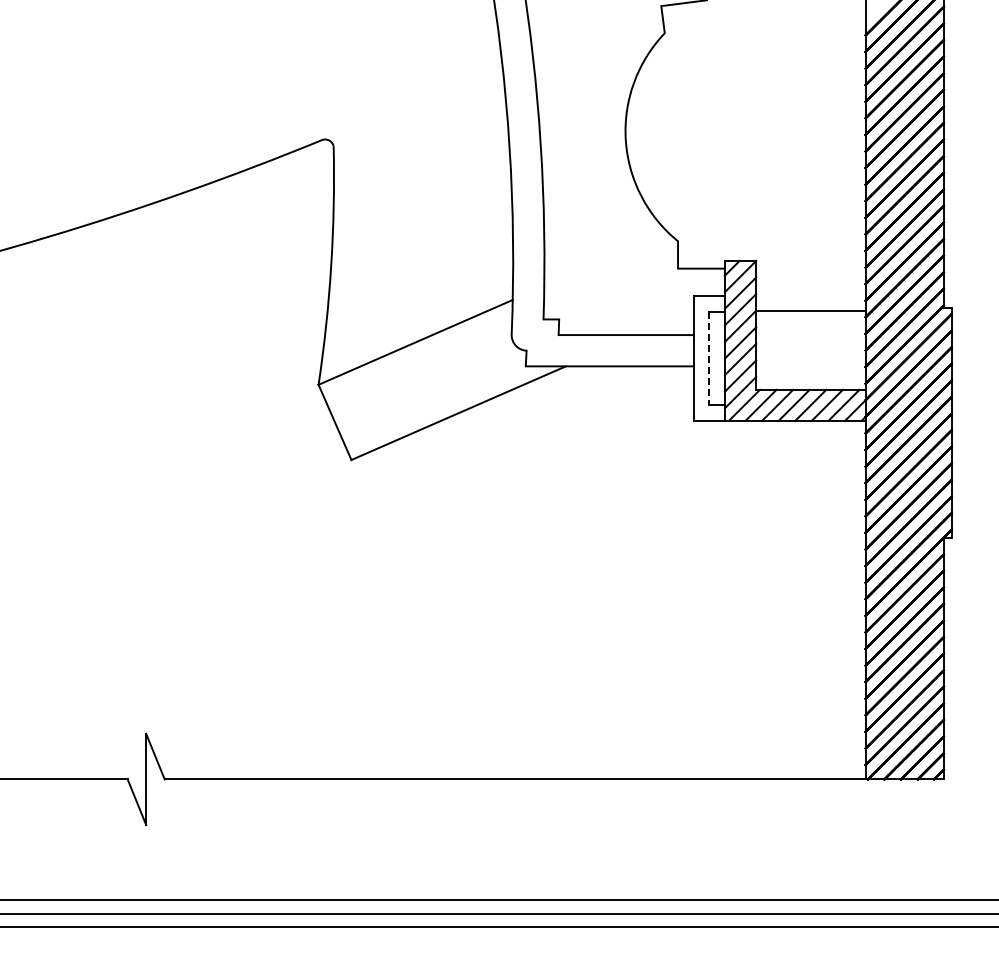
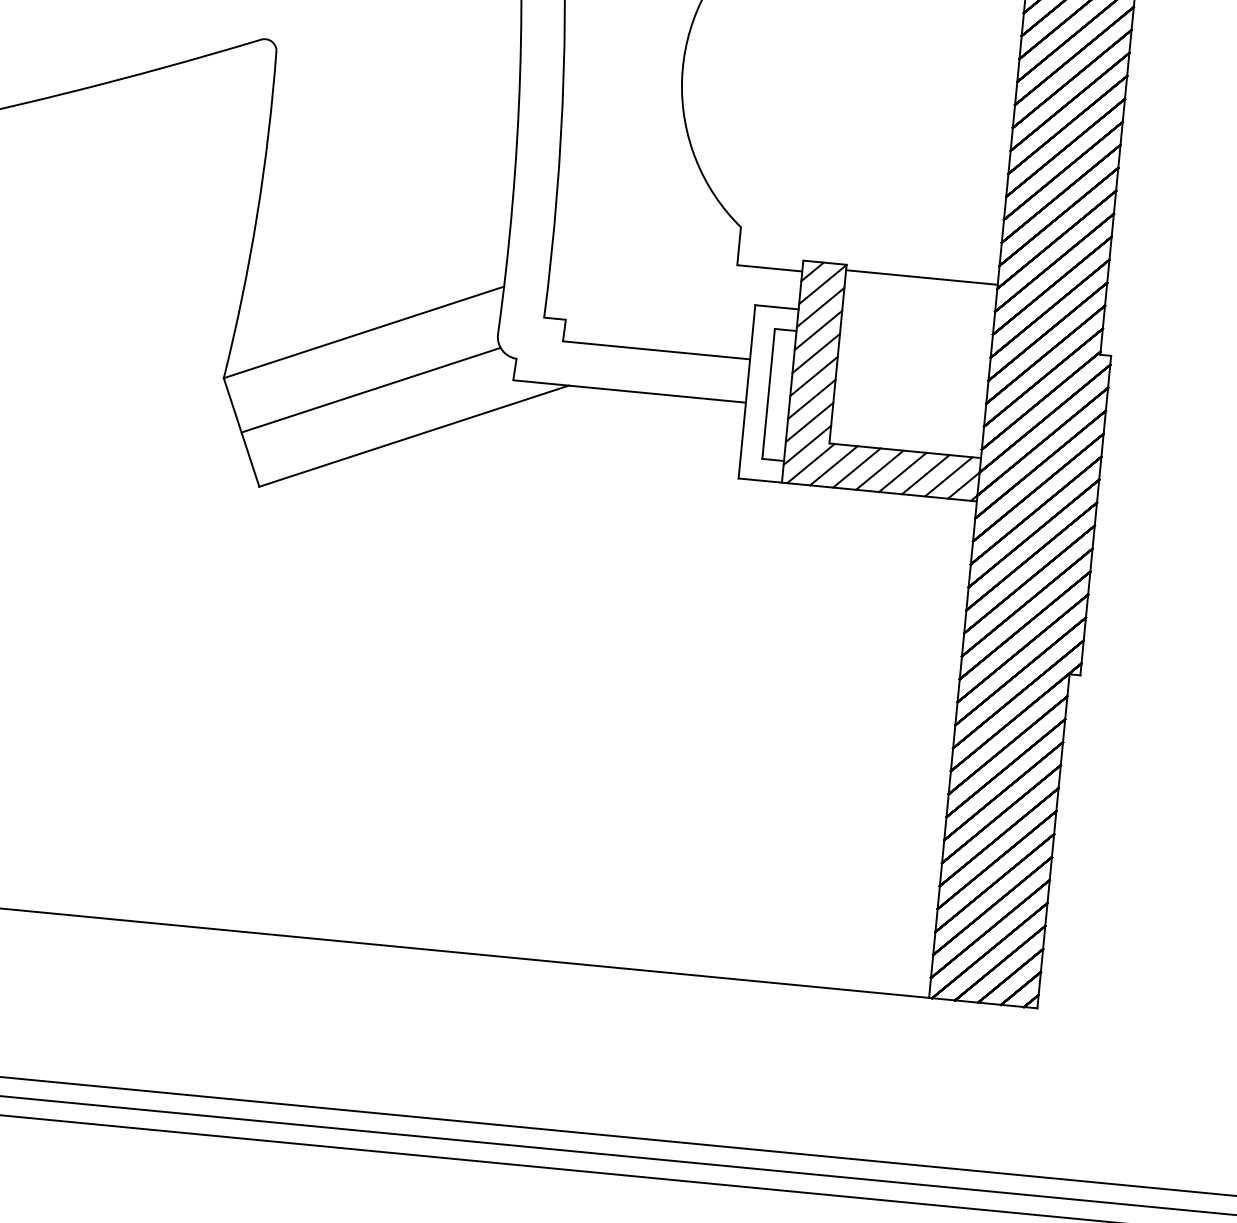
line: (810, 310) -> (921, 277), moved
line: (709, 358) -> (768, 393), dashed -> solid
line: (424, 383) -> (370, 390), added

